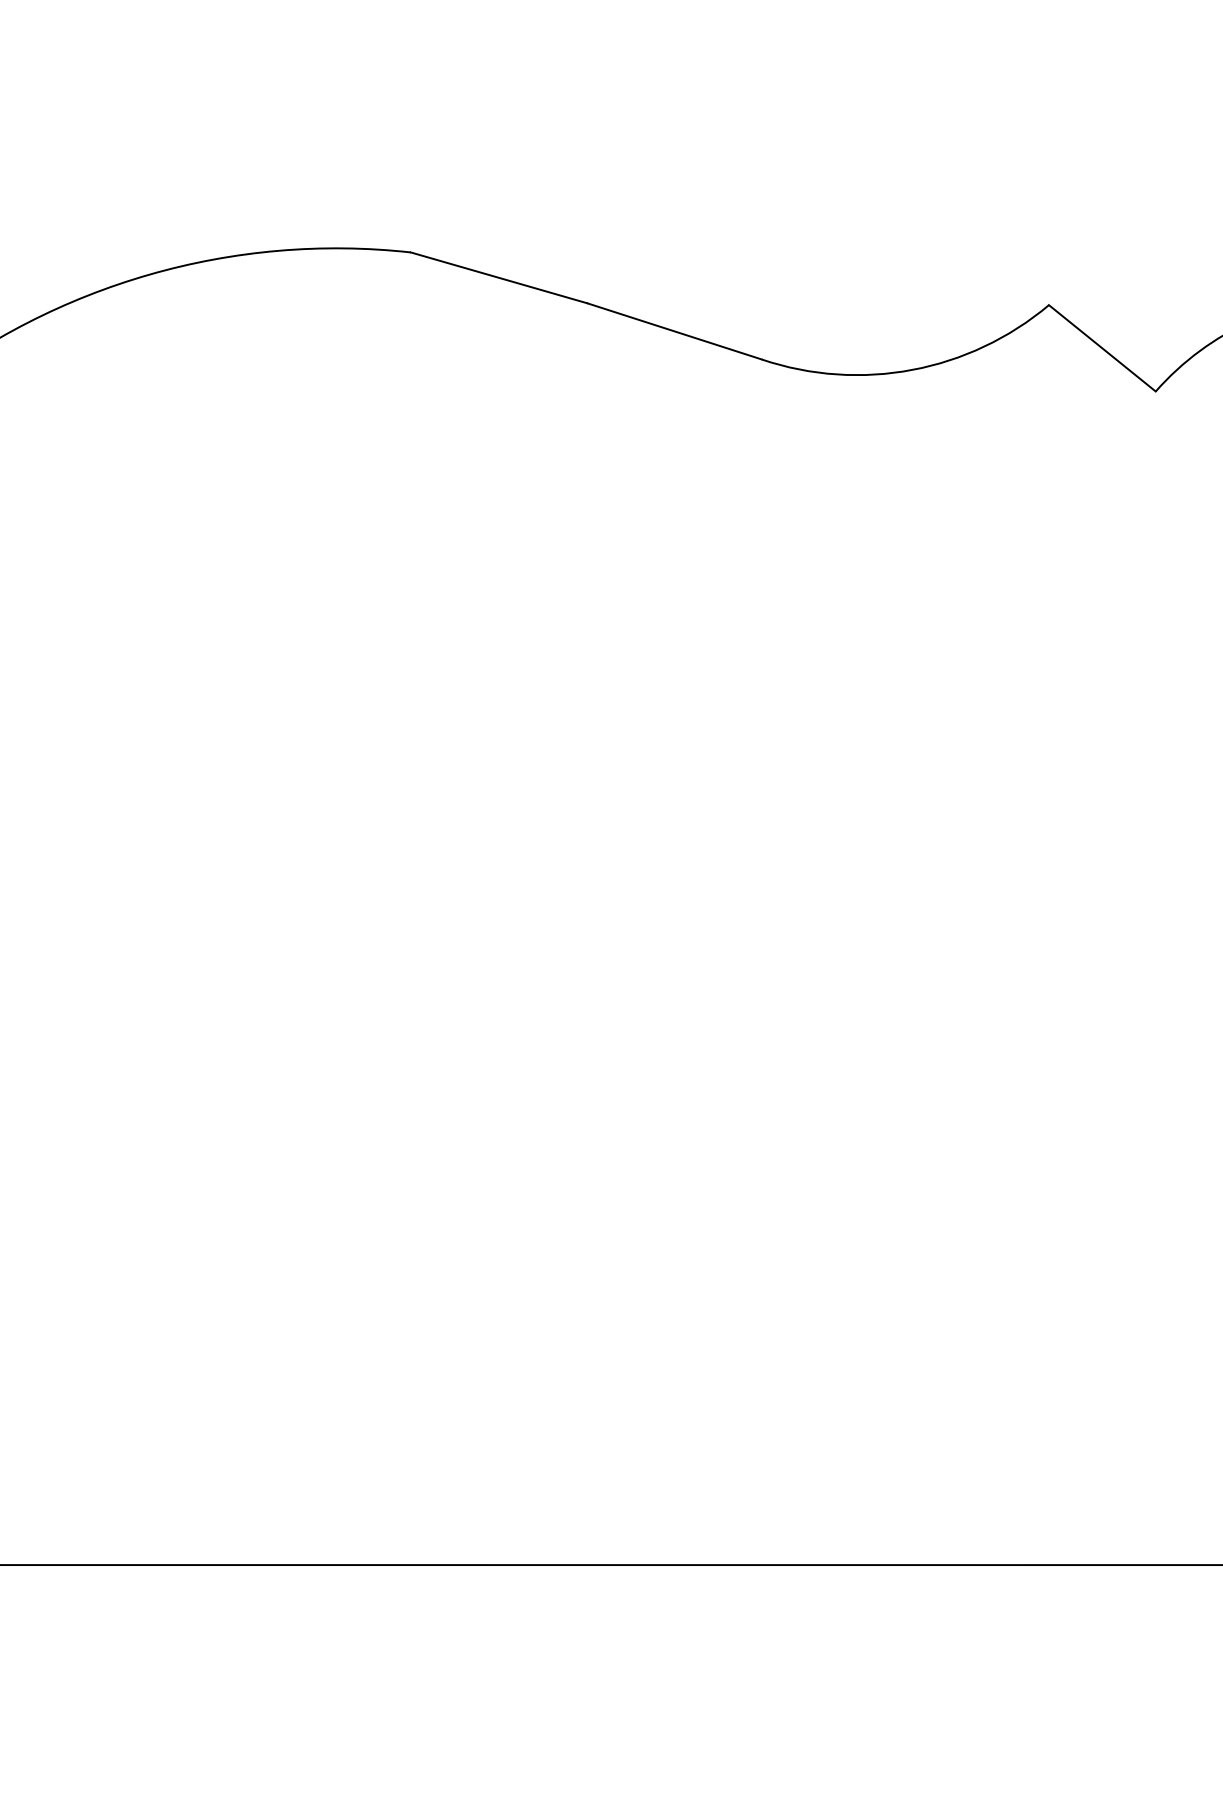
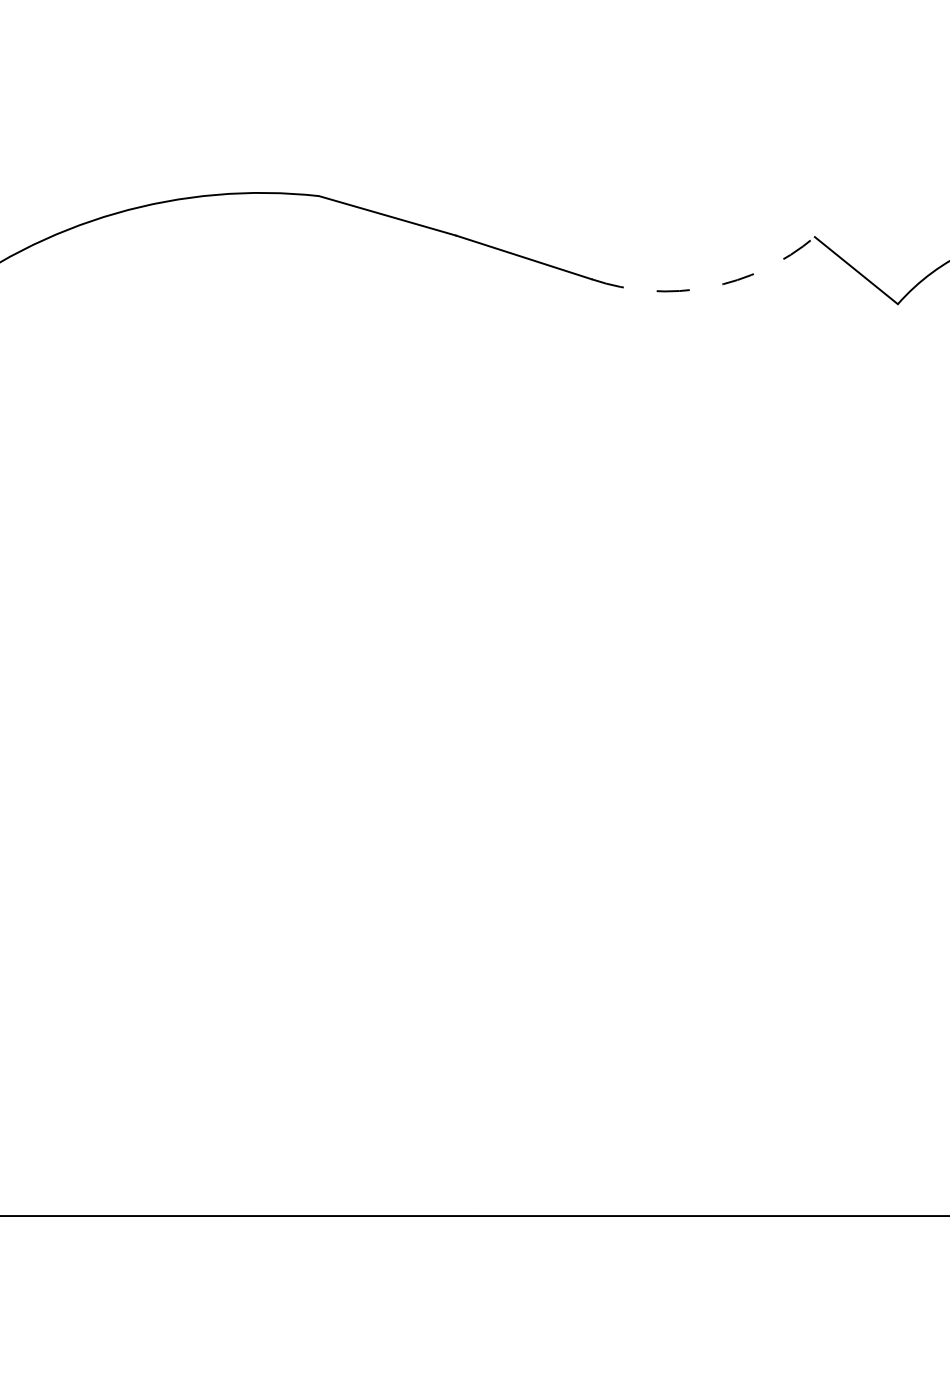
arc: (912, 369) -> (708, 287), solid -> dashed

